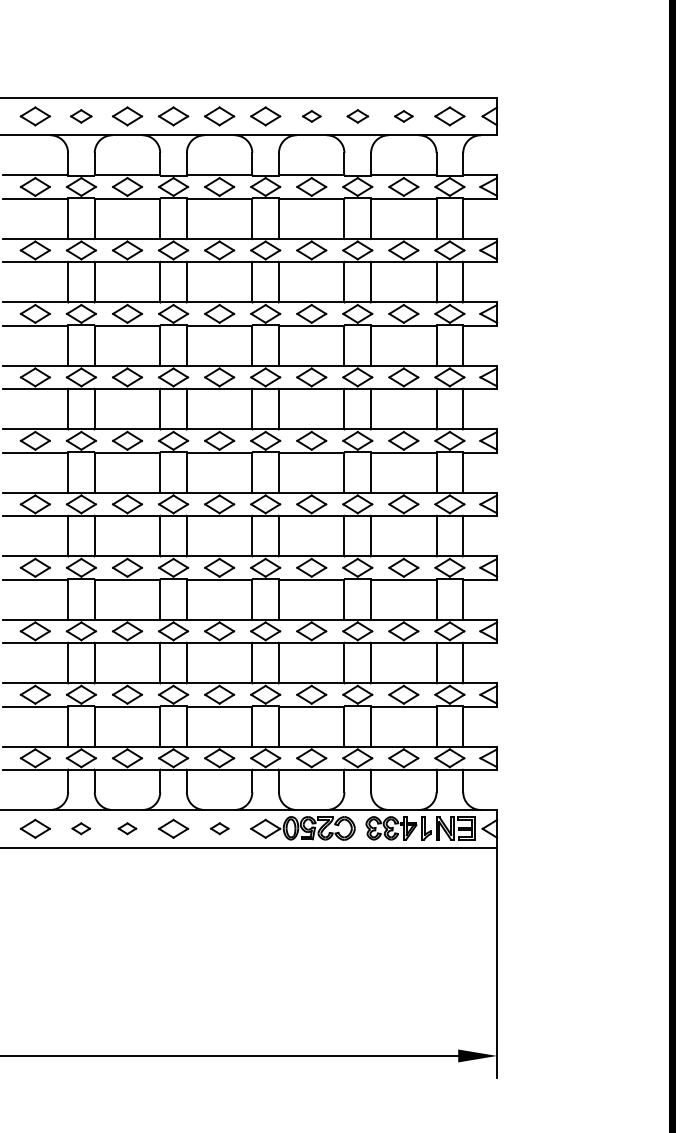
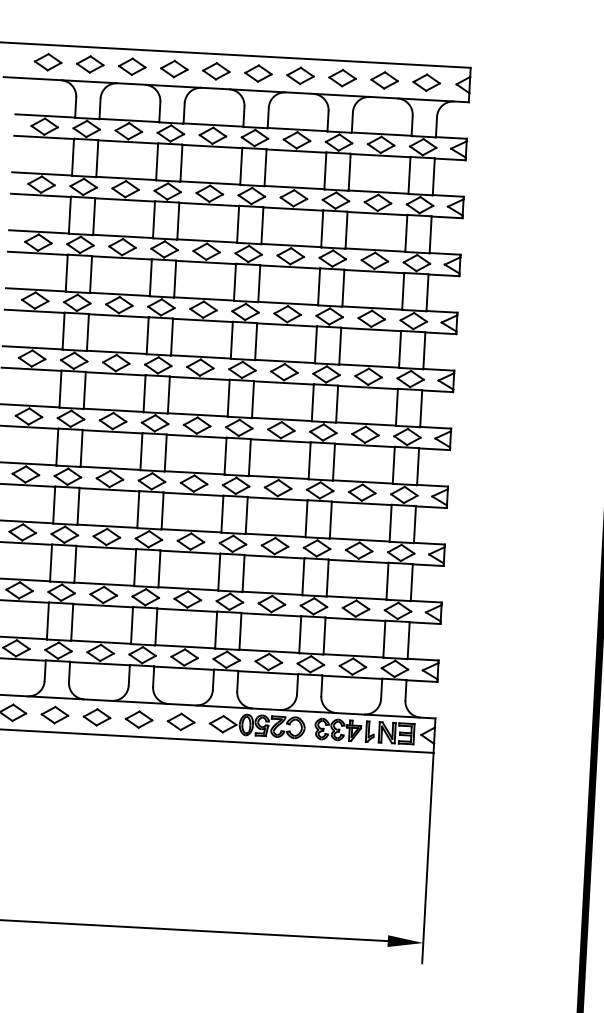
part: (80, 116) -> (89, 64), size x1.43
part: (311, 116) -> (300, 75), size x1.67
part: (357, 116) -> (342, 78), size x1.43
part: (403, 116) -> (384, 80), size x1.67
part: (80, 828) -> (54, 714), size x1.67
part: (127, 828) -> (97, 717), size x1.67
part: (219, 828) -> (181, 721), size x1.67

